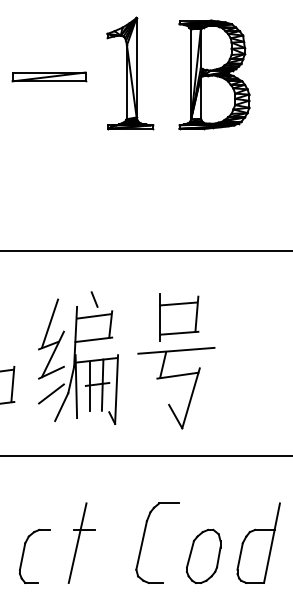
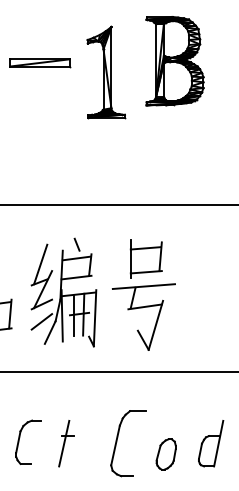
part: (130, 73) -> (106, 72), moved
part: (81, 542) -> (66, 443), size x0.7
part: (258, 542) -> (210, 443), size x0.7
part: (24, 553) -> (19, 439), moved
part: (203, 555) -> (166, 453), size x0.7

